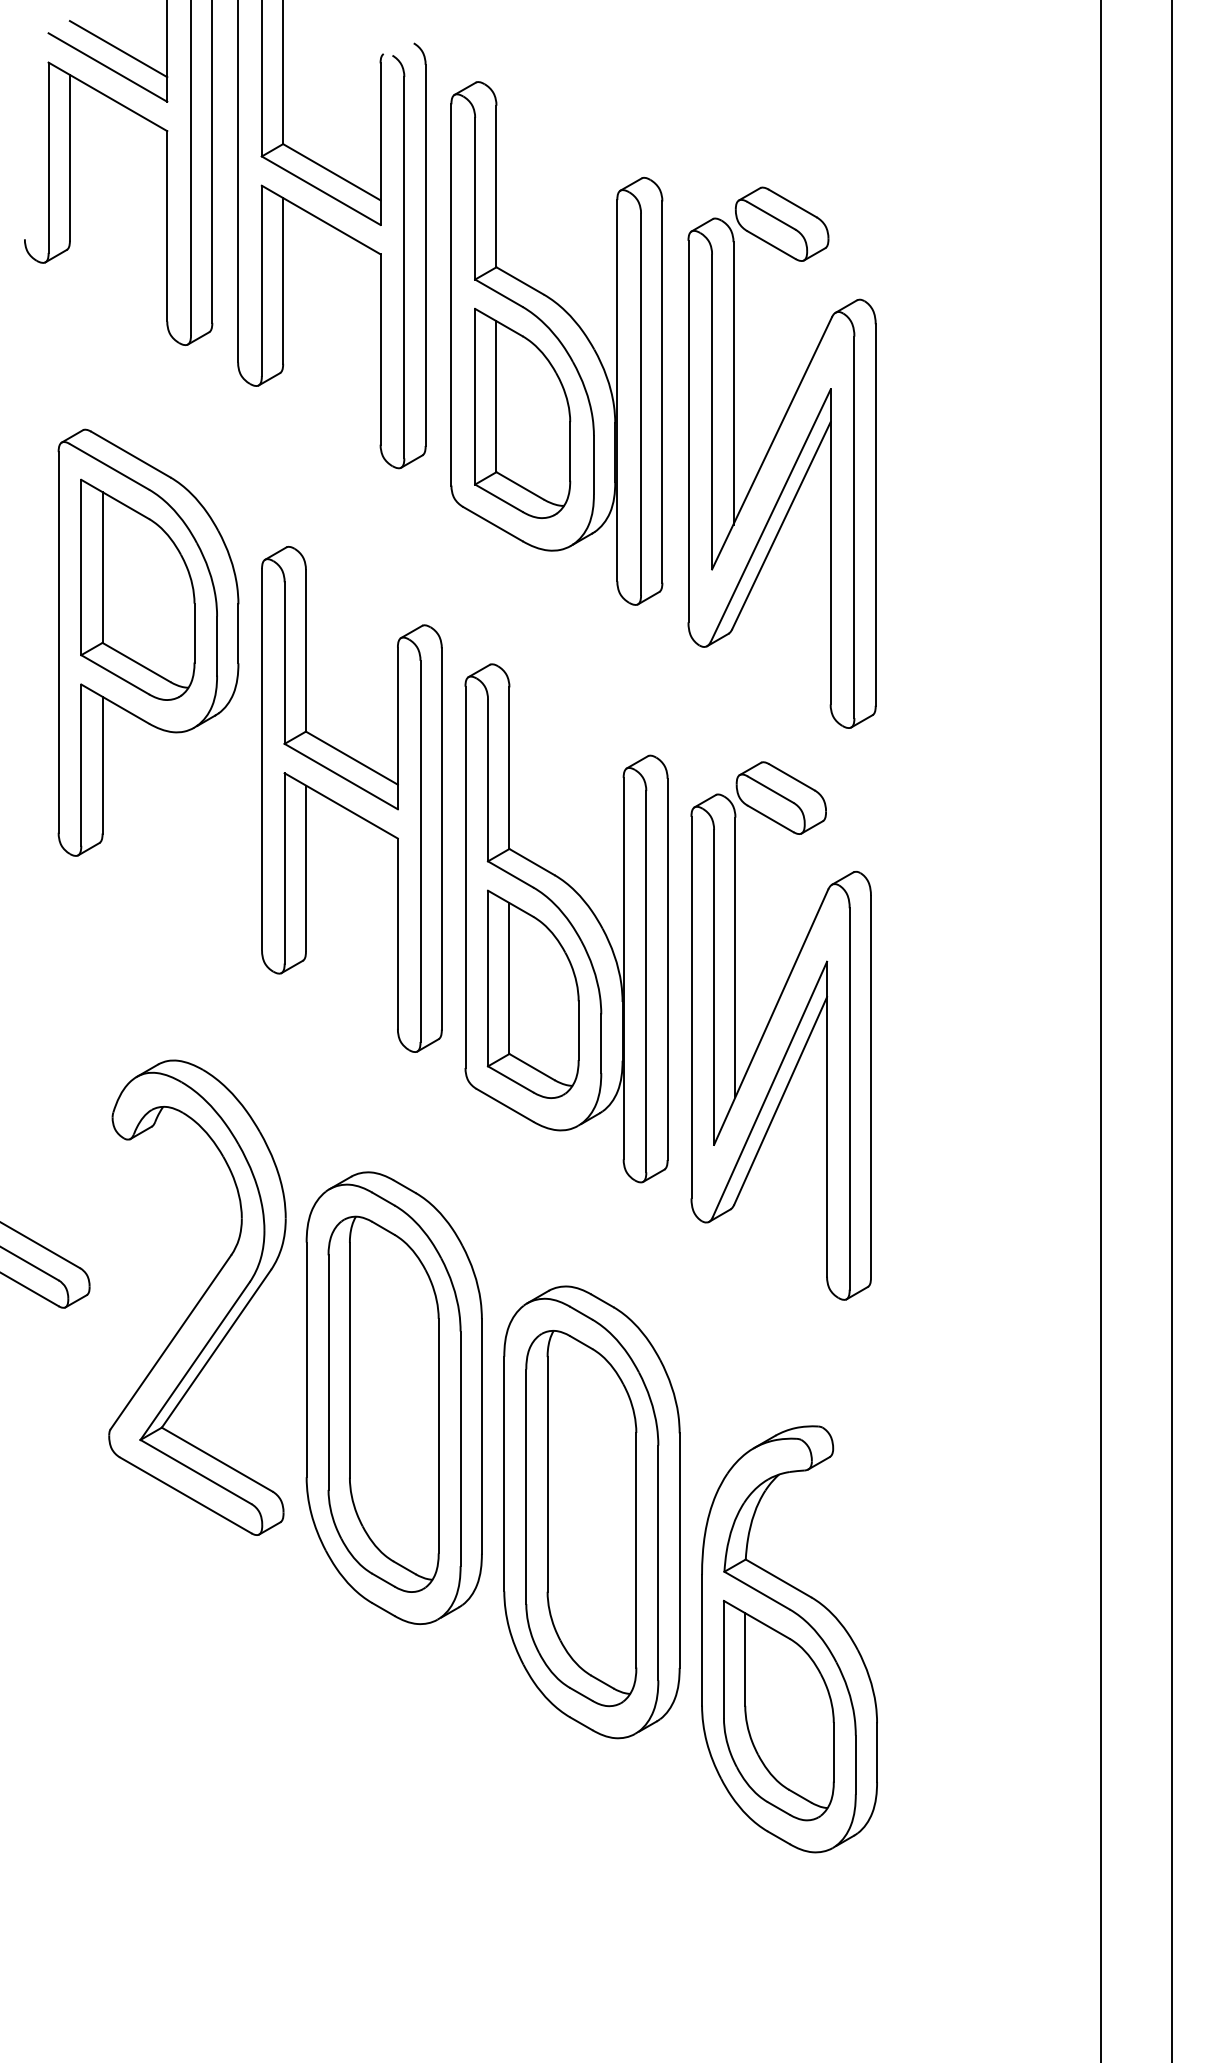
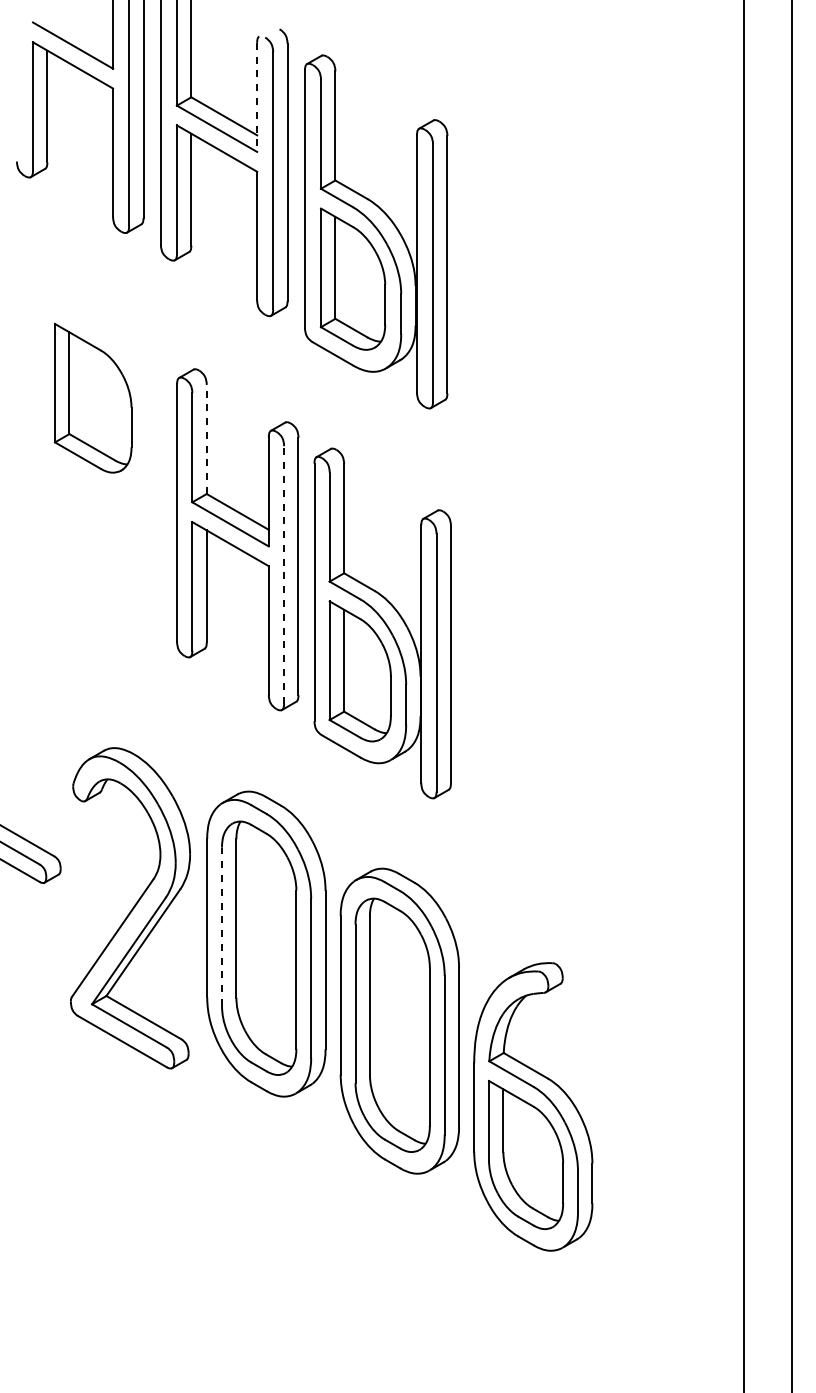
line: (118, 49) -> (80, 33), removed
line: (381, 144) -> (257, 97), solid -> dashed
part: (782, 456) -> (528, 308), removed
part: (147, 641) -> (99, 433), removed
line: (305, 650) -> (206, 439), solid -> dashed
line: (421, 850) -> (284, 574), solid -> dashed
part: (780, 1030) -> (527, 695), removed
part: (197, 1298) -> (130, 908), moved
line: (329, 1372) -> (222, 926), solid -> dashed

